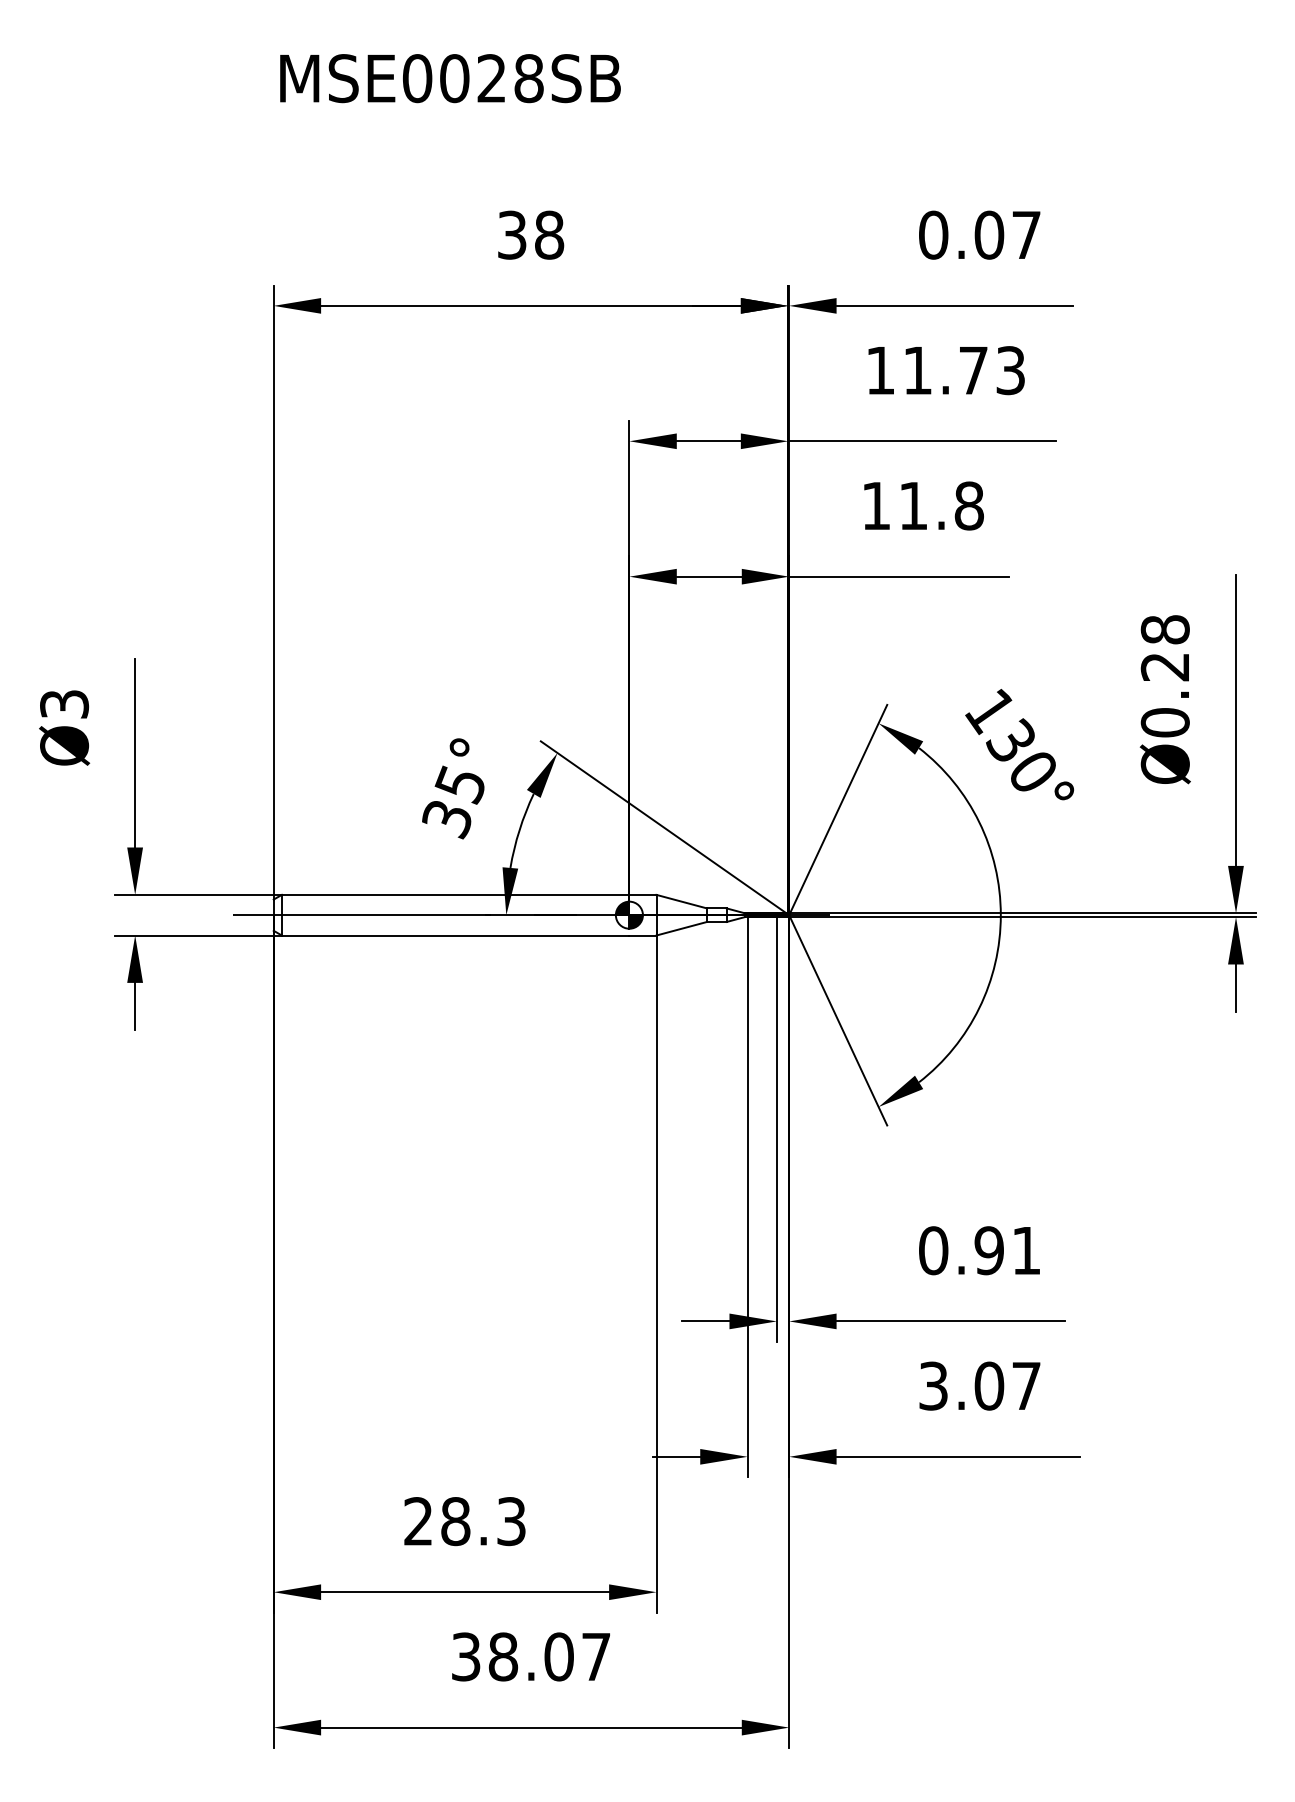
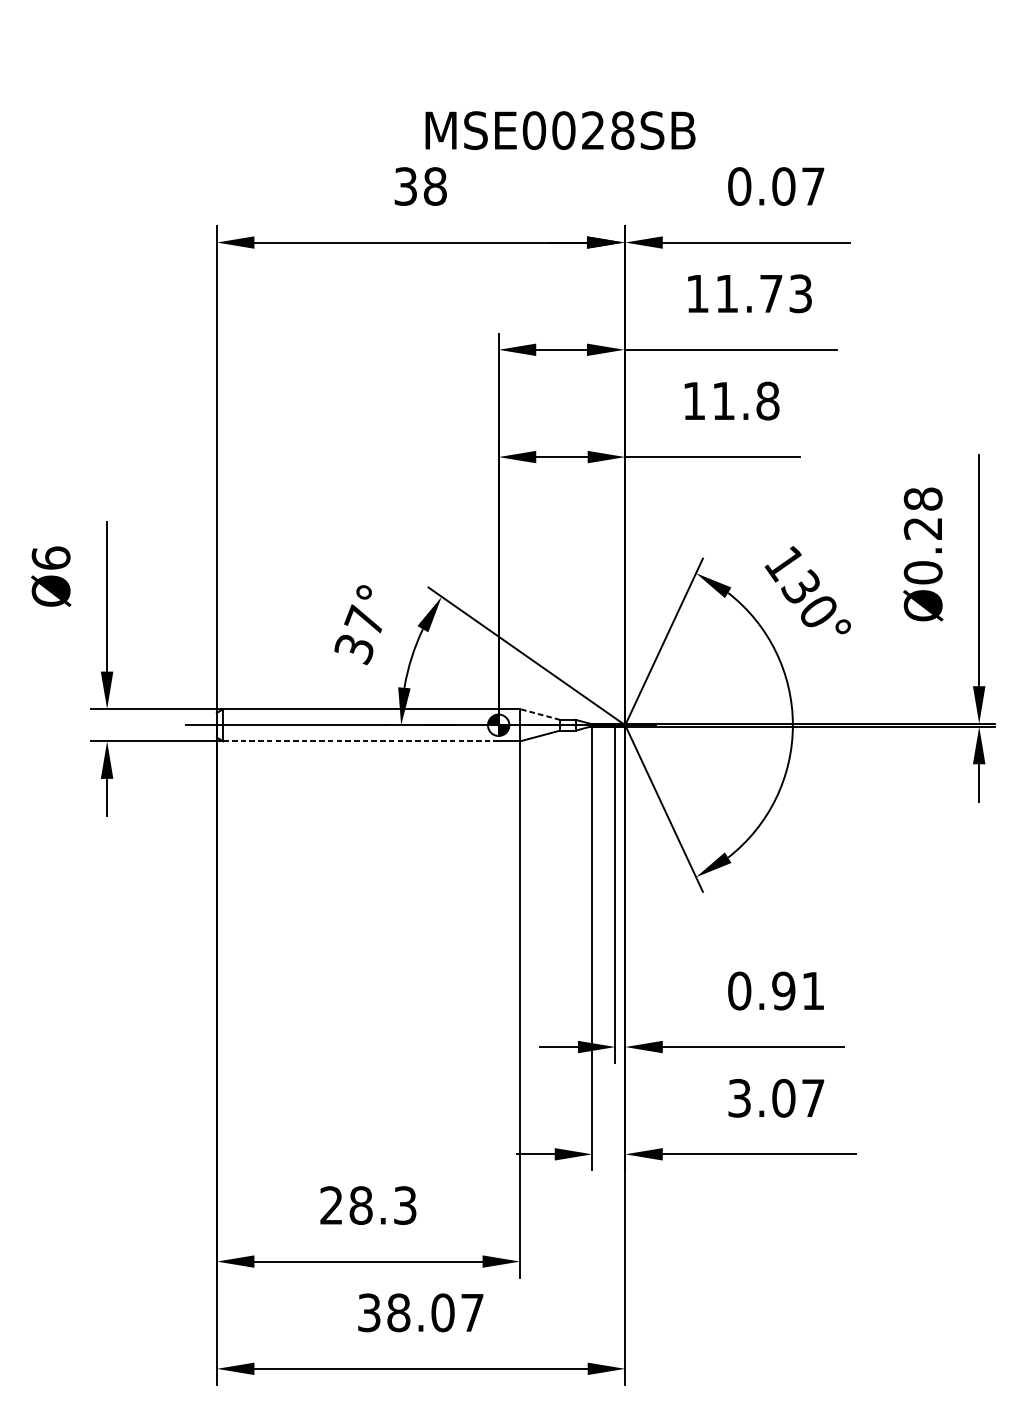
text: (450, 78) -> (560, 130), moved
text: (64, 703) -> (51, 557), Ø3 -> Ø6
text: (459, 783) -> (364, 620), 35° -> 37°
line: (681, 901) -> (539, 714), solid -> dashed
line: (455, 935) -> (360, 741), solid -> dashed

